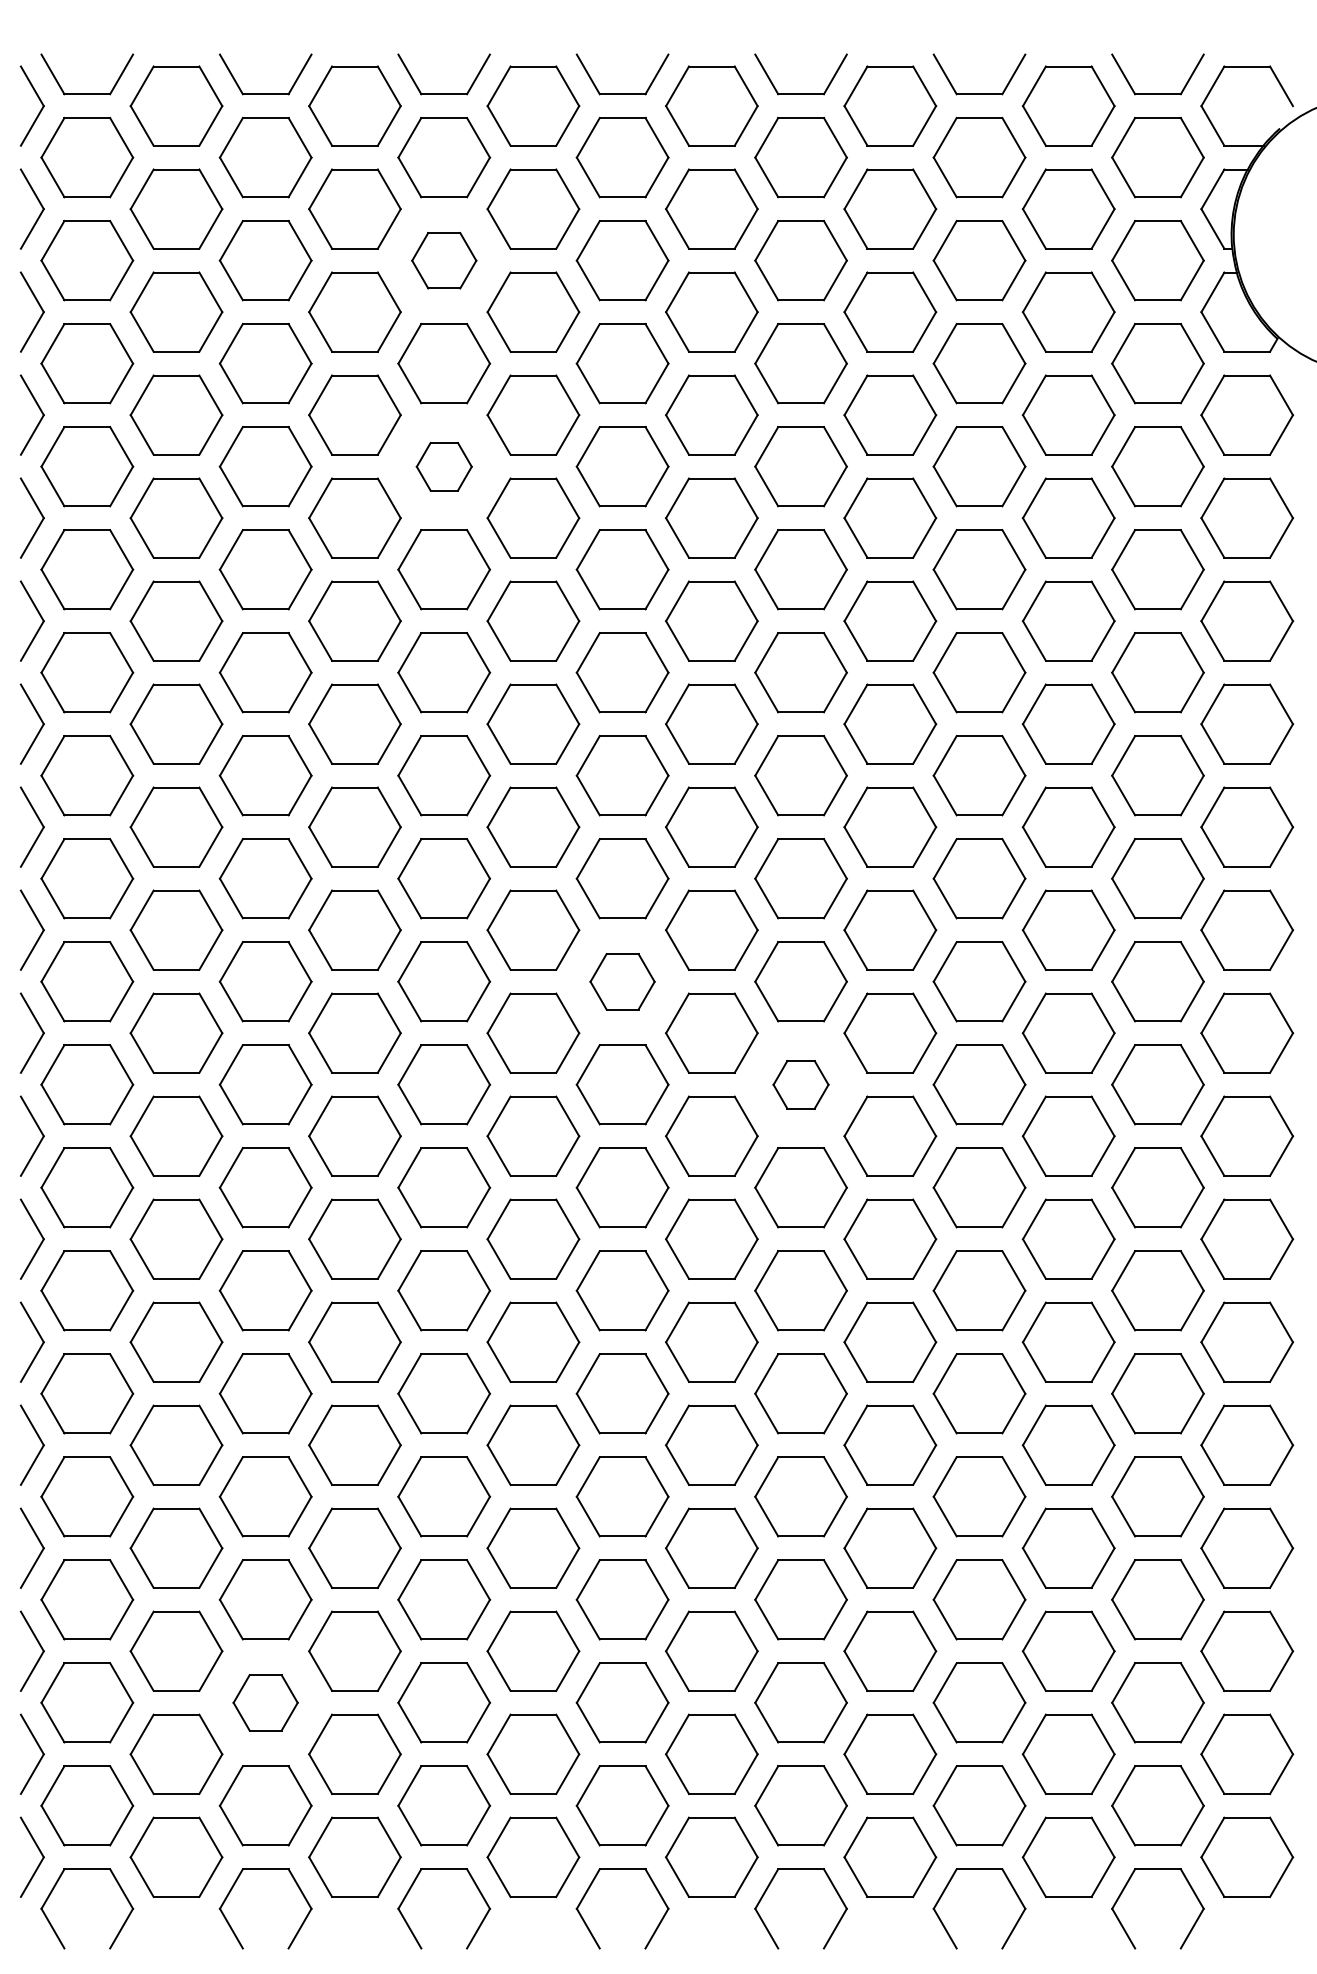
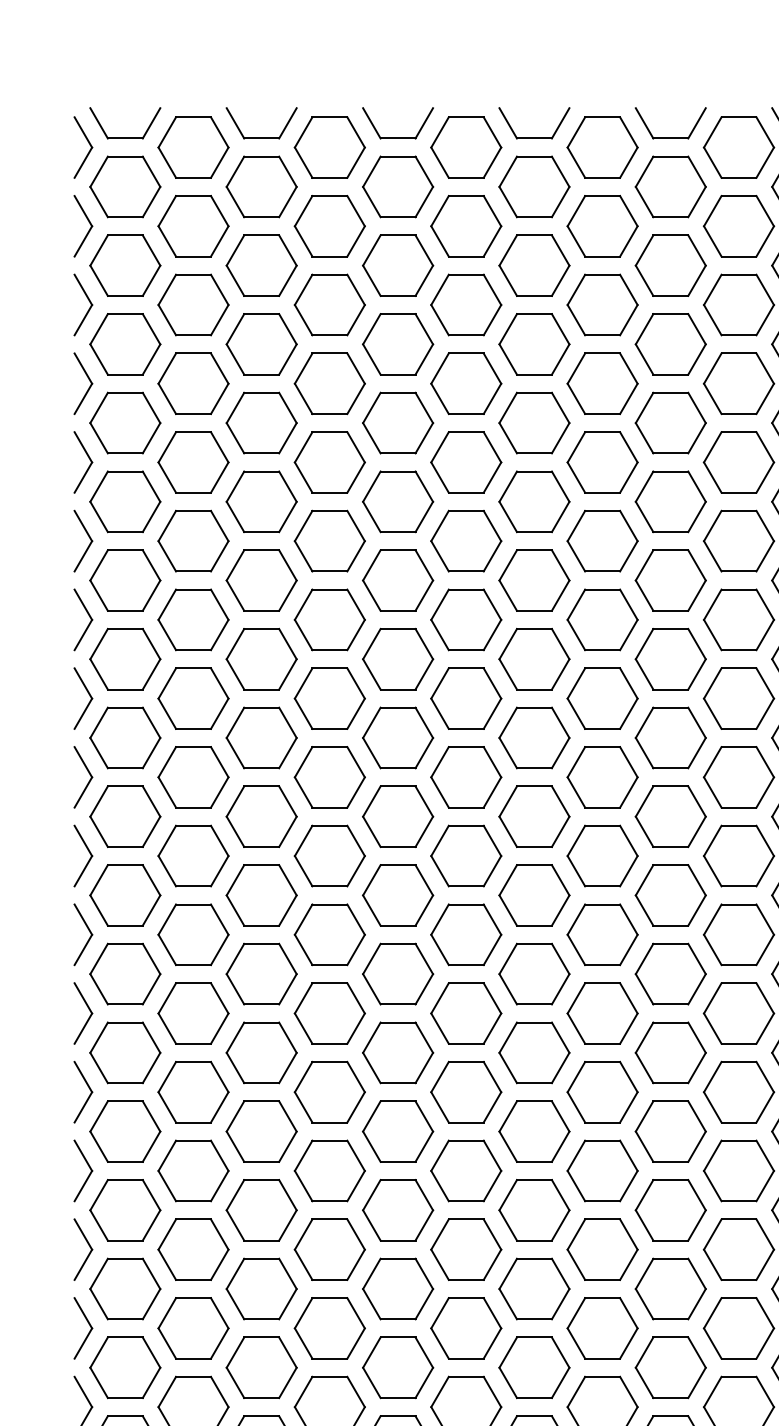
part: (444, 260) -> (398, 265), size x1.43
part: (444, 466) -> (398, 422), size x1.67
part: (622, 981) -> (534, 816), size x1.43
part: (800, 1084) -> (670, 895), size x1.67
part: (265, 1702) -> (261, 1367), size x1.43

